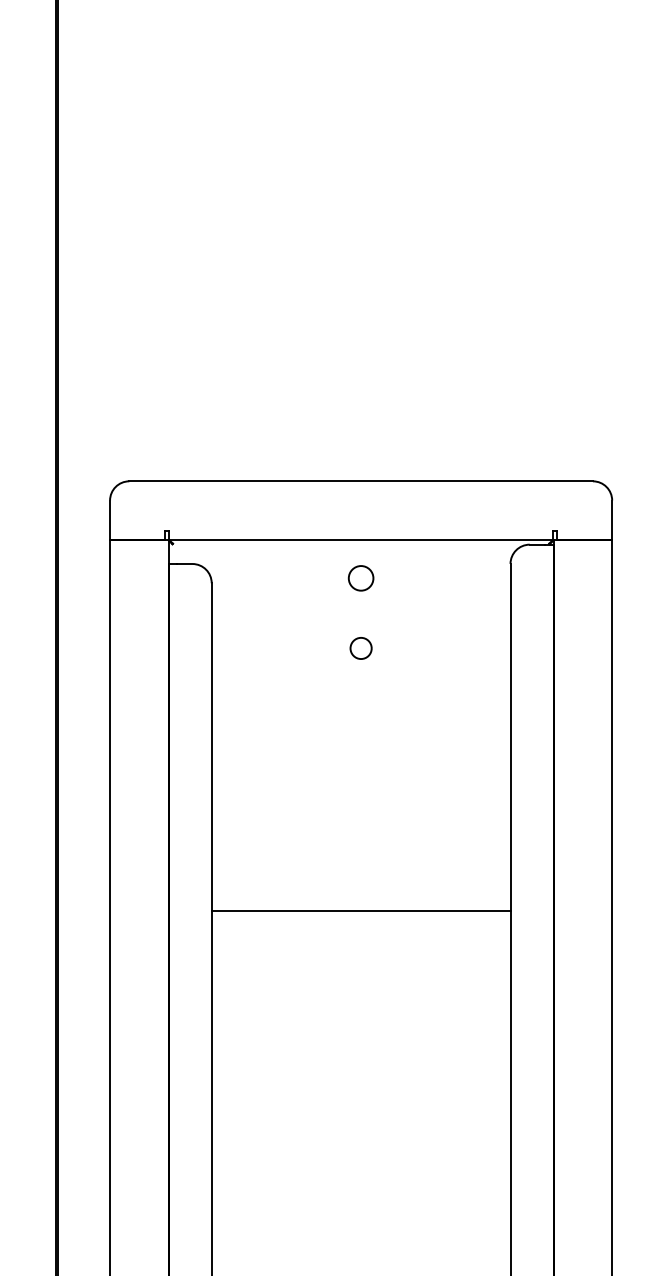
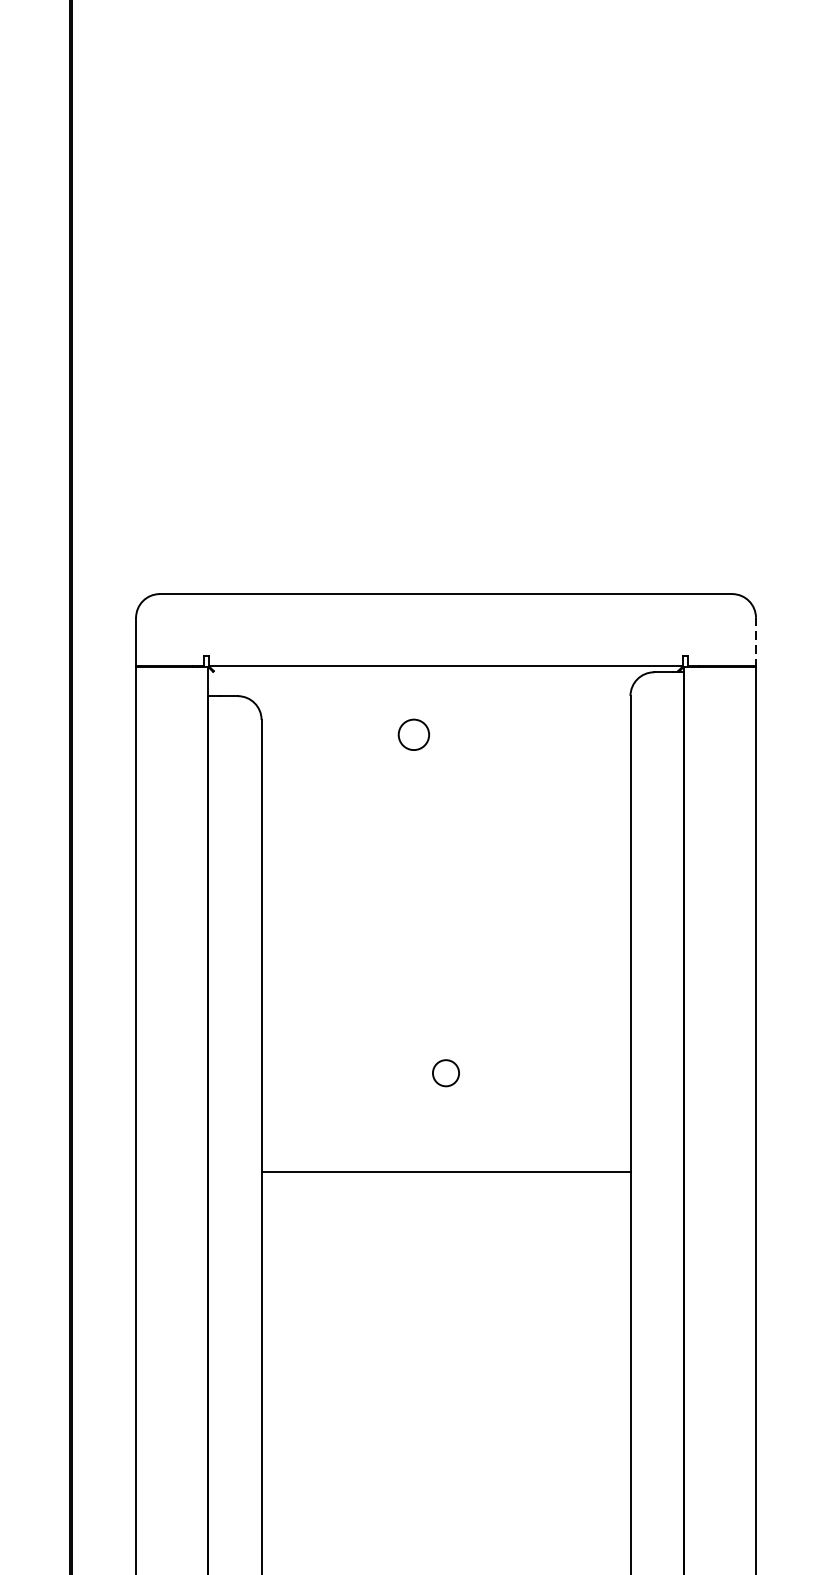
line: (612, 520) -> (756, 642), solid -> dashed
circle: (360, 578) -> (413, 735), moved
circle: (360, 648) -> (445, 1073), moved
line: (360, 911) -> (445, 1172), moved

